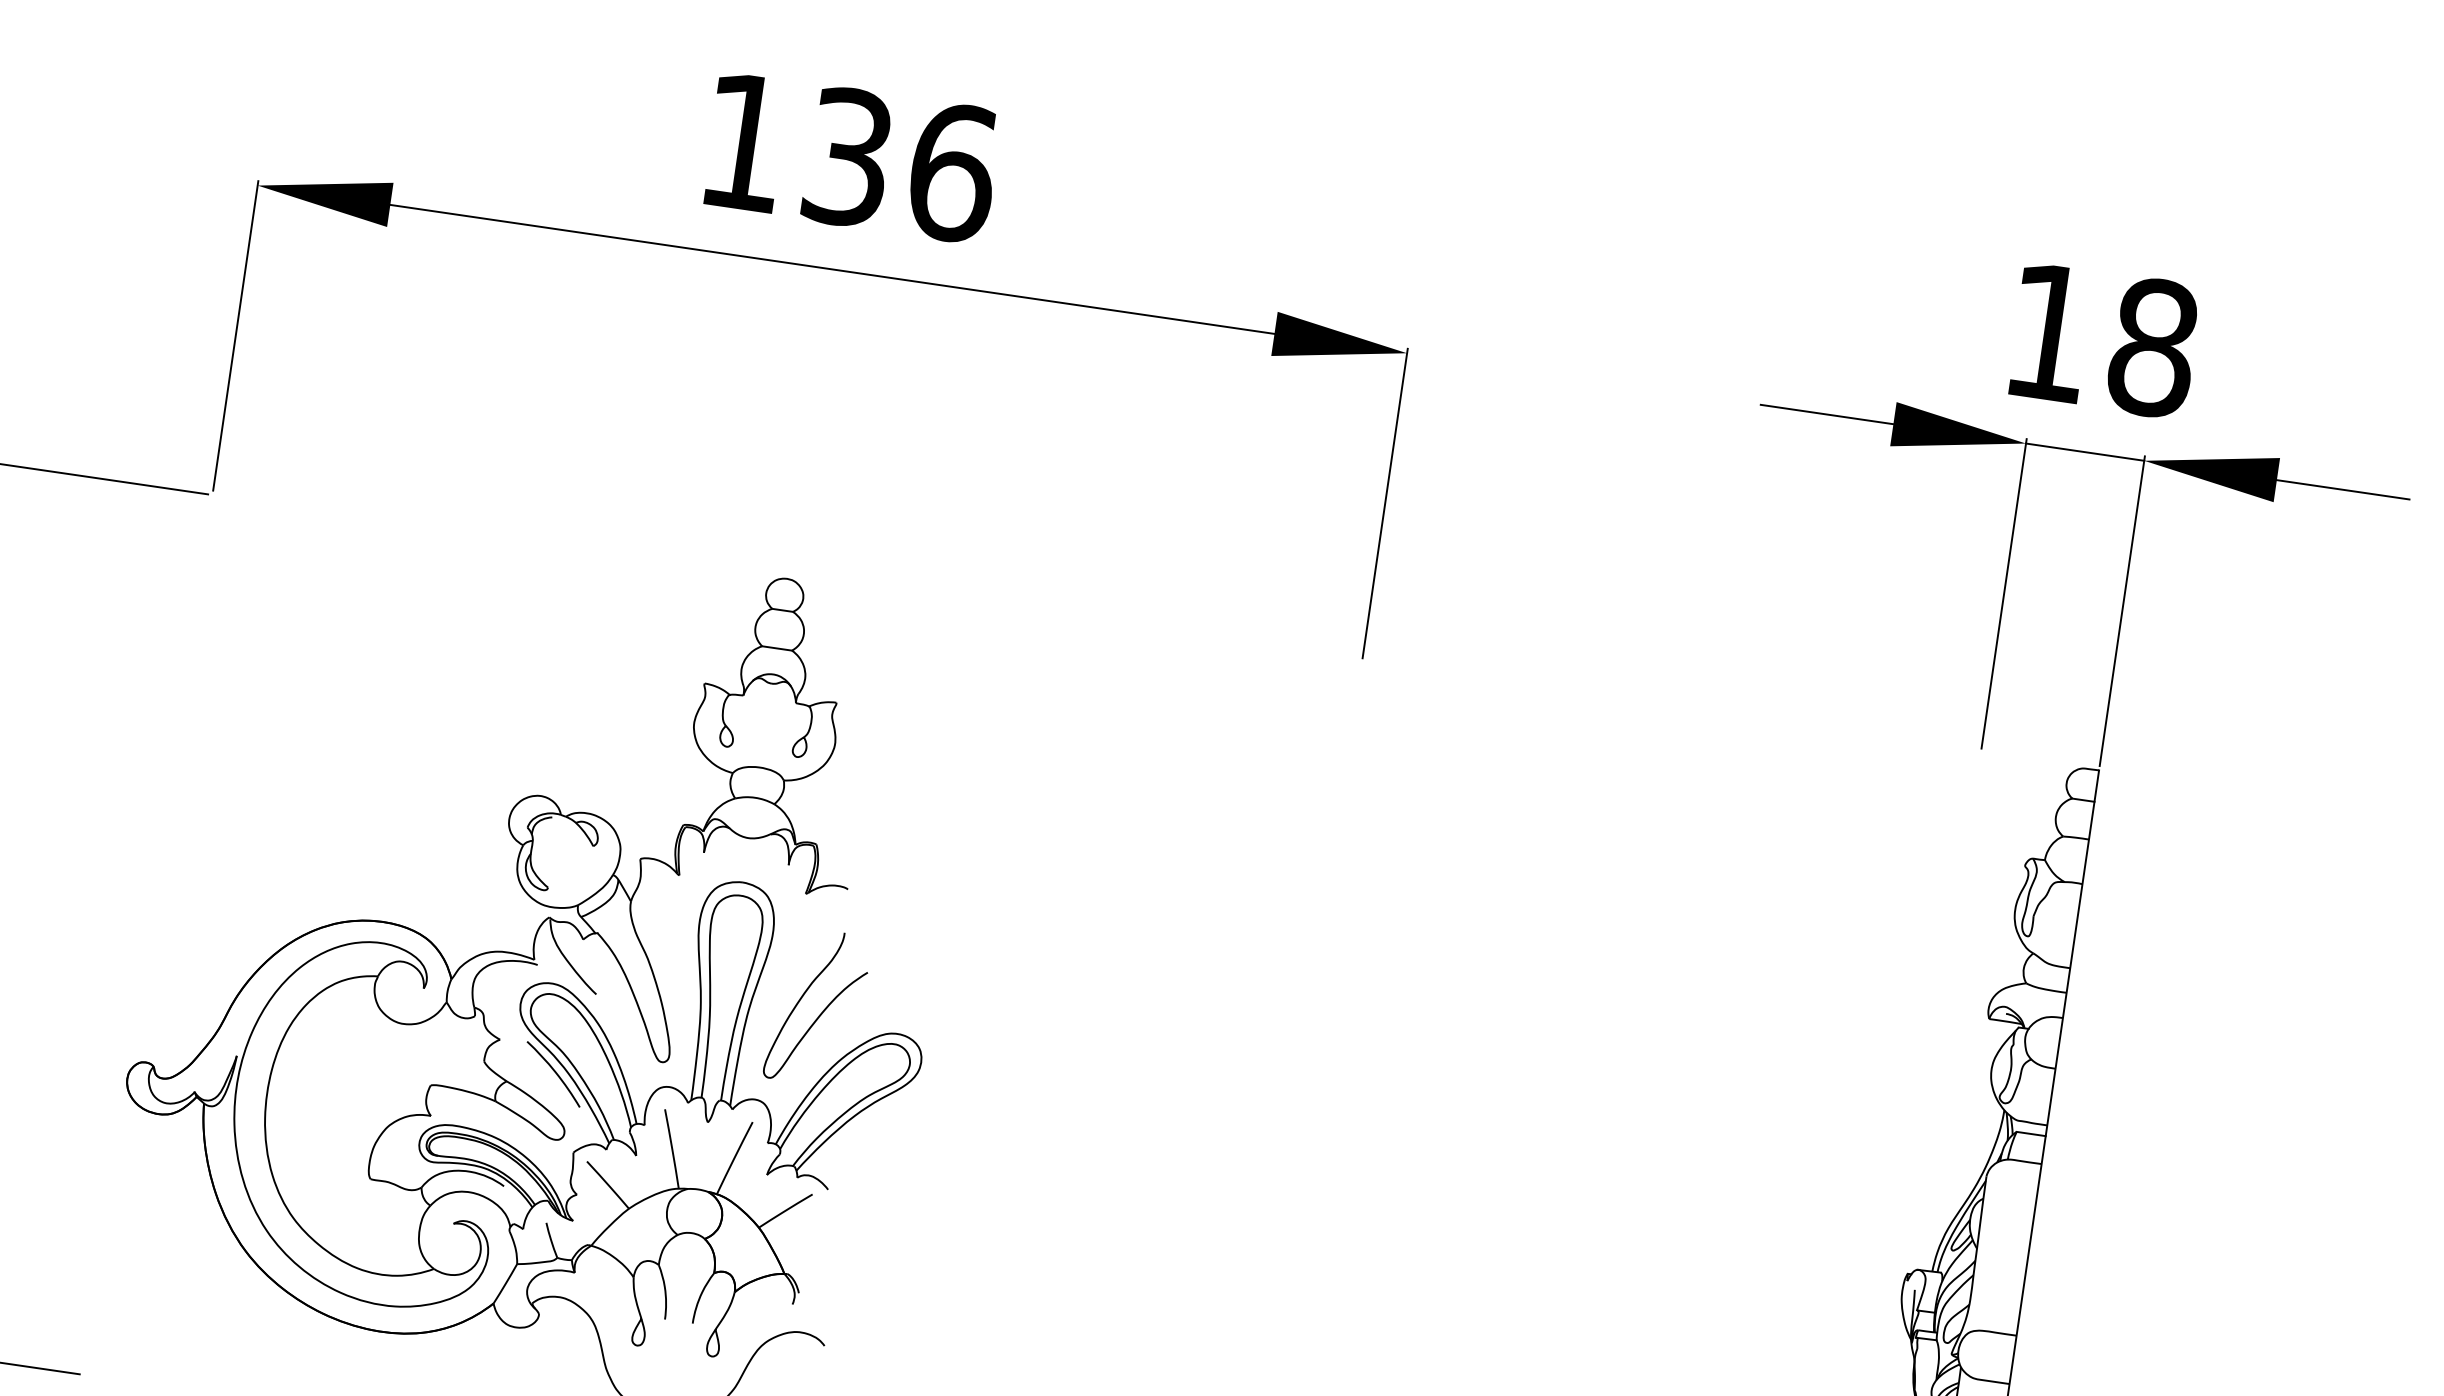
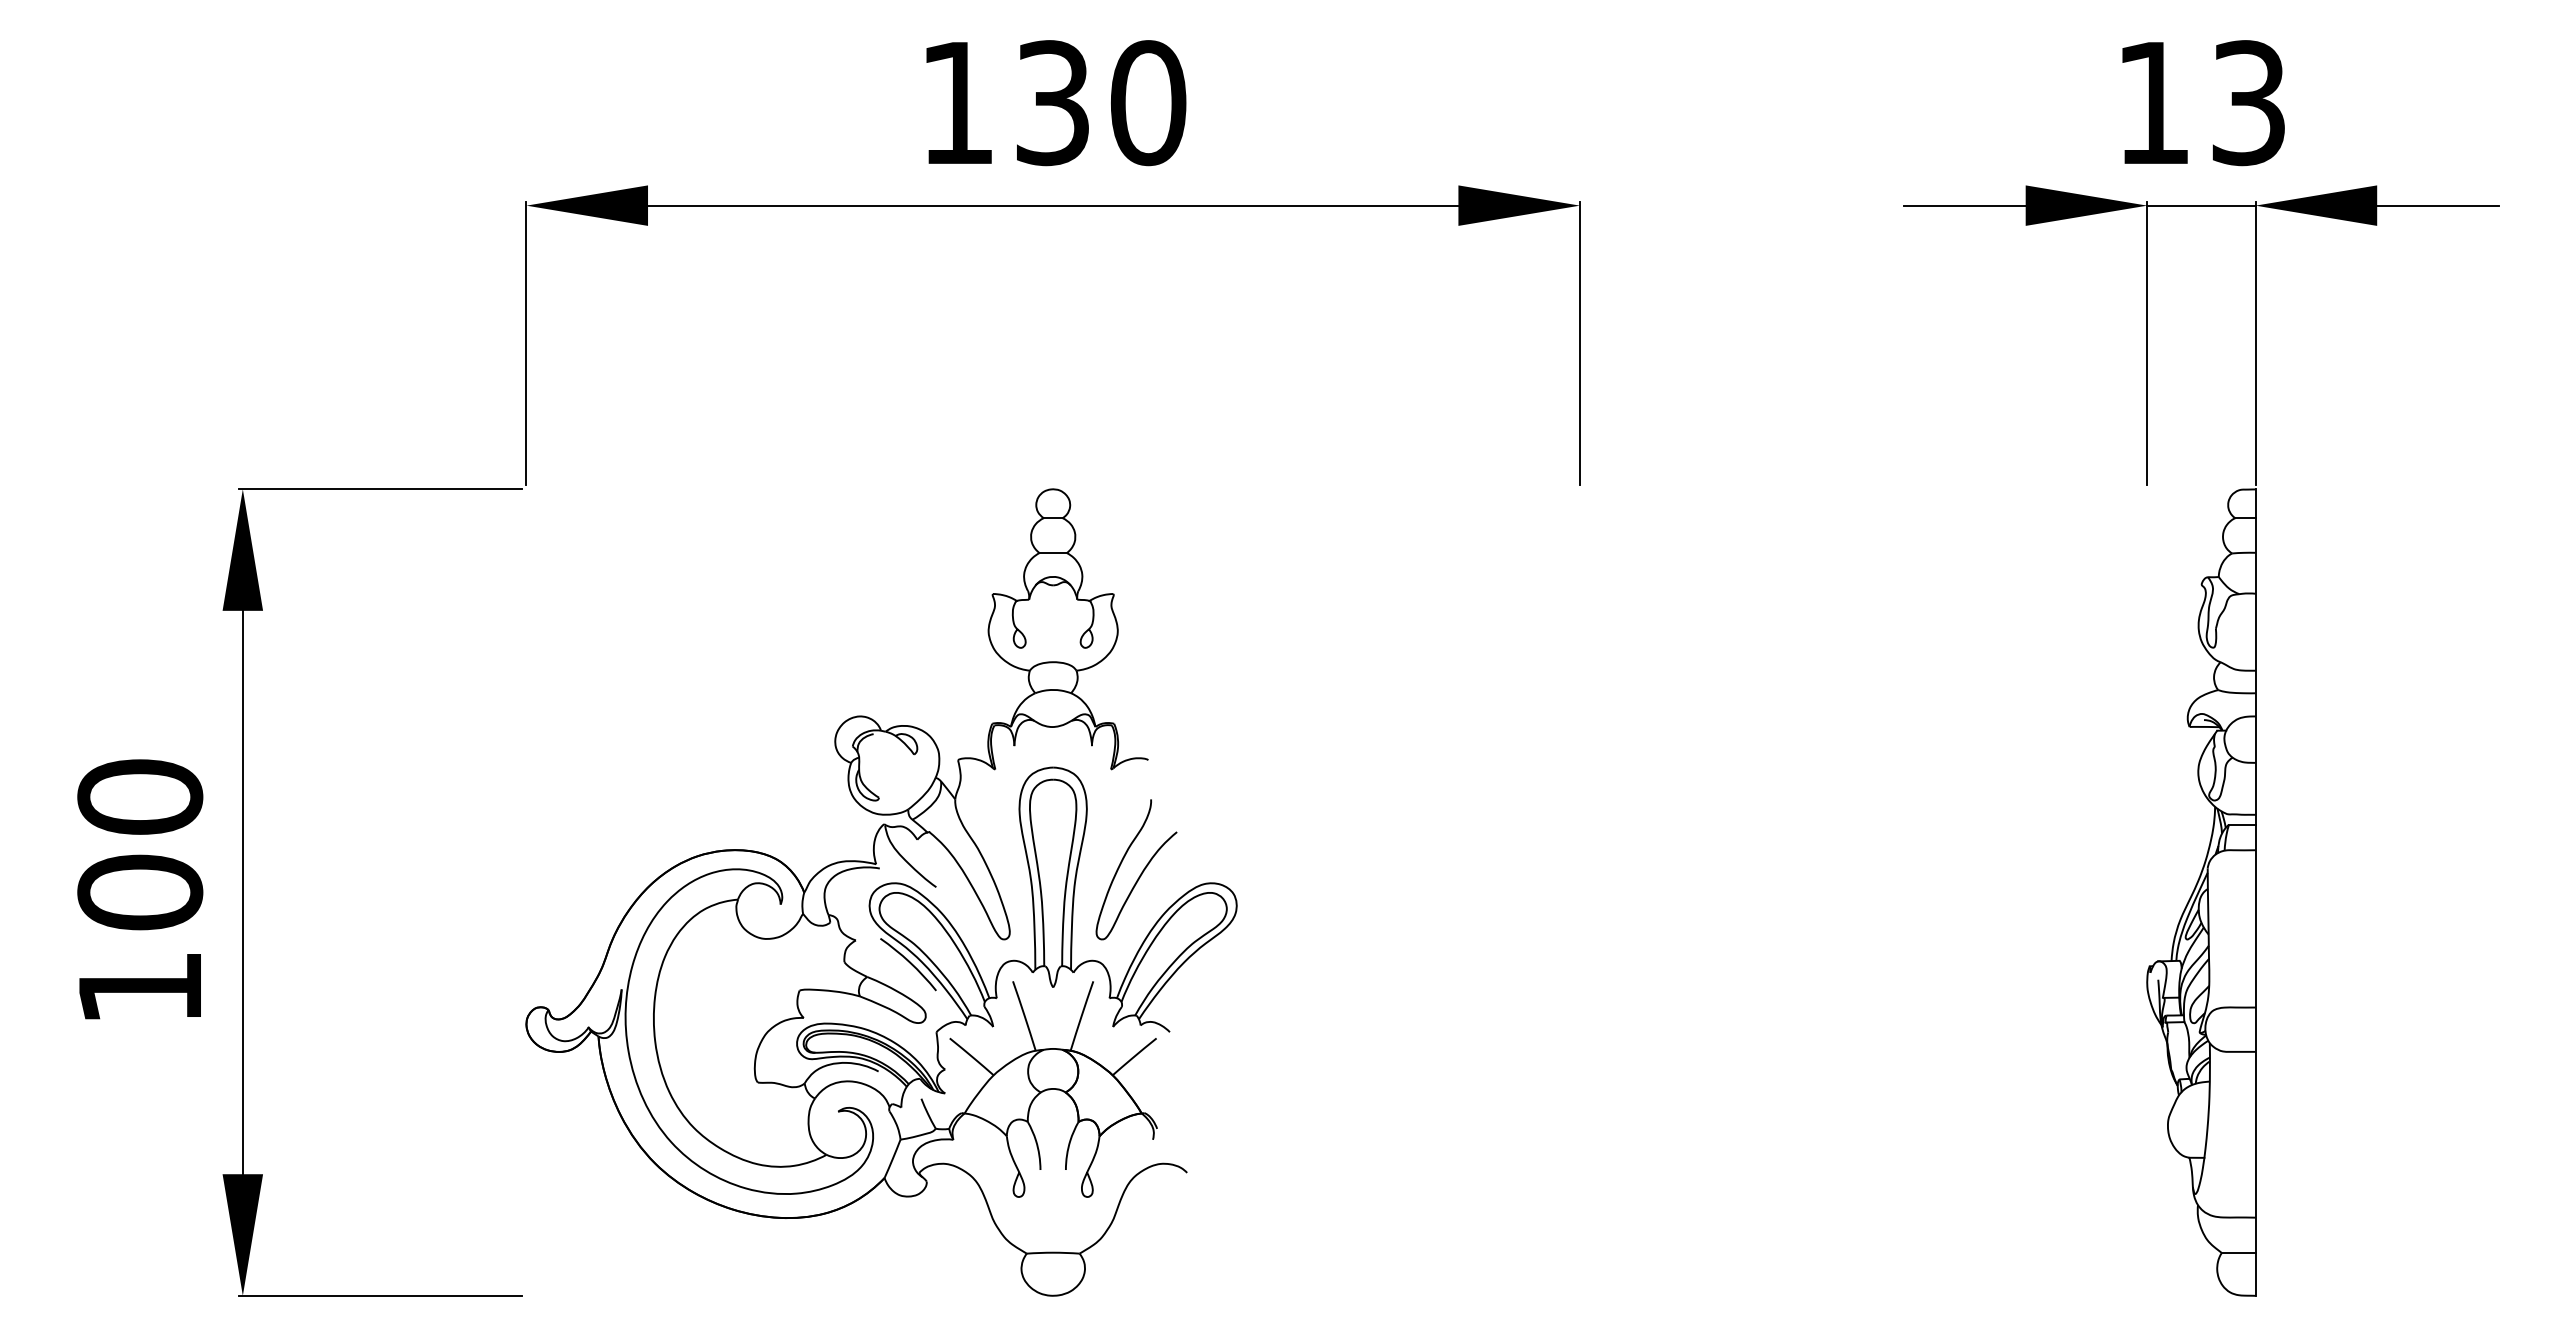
text: (952, 173) -> (1148, 103), 136 -> 130
text: (2152, 348) -> (2248, 103), 18 -> 13

